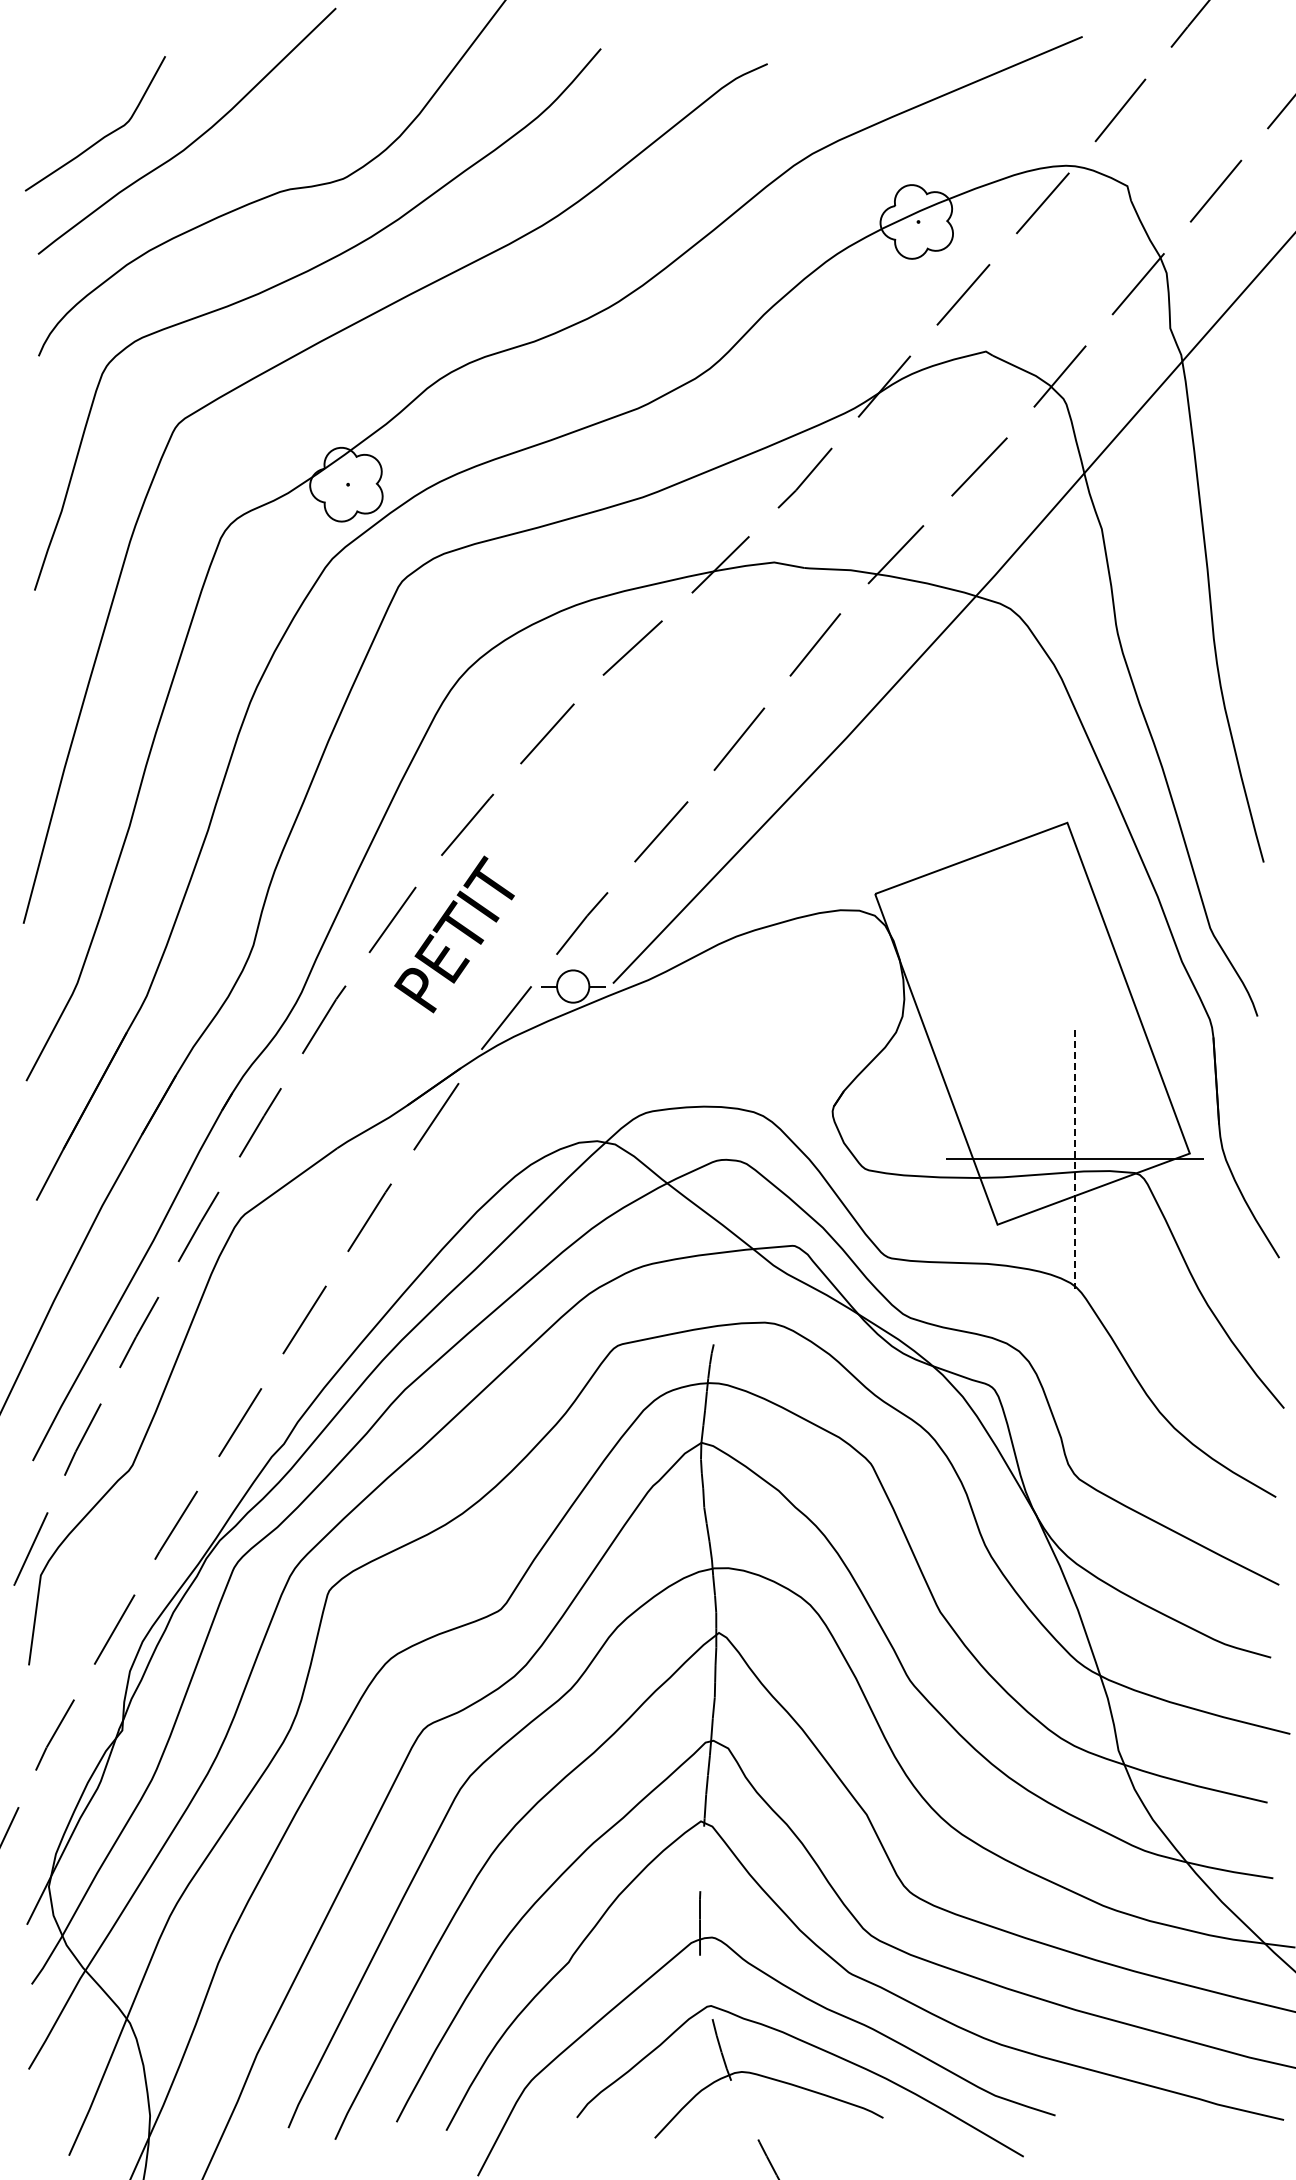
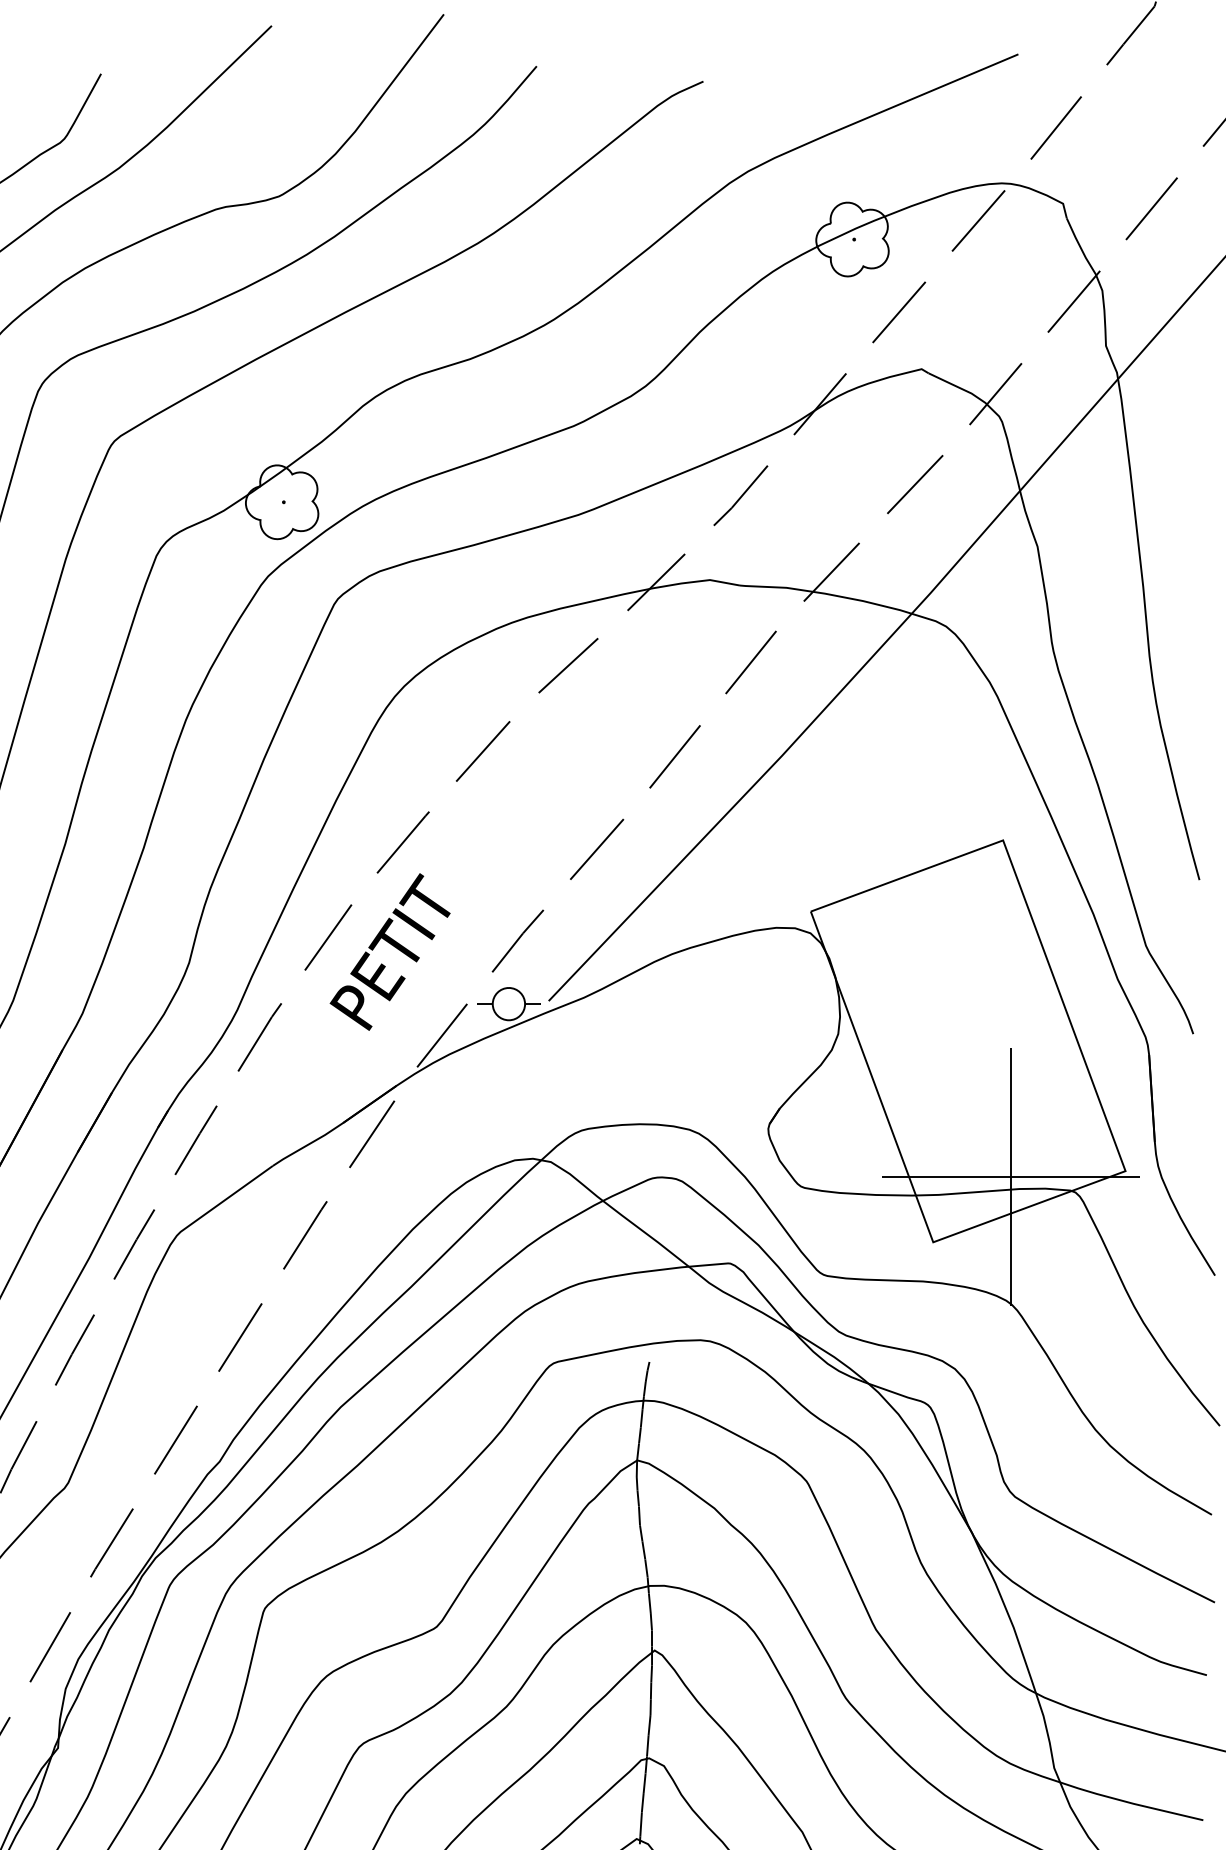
line: (1075, 1159) -> (1011, 1177), dashed -> solid

